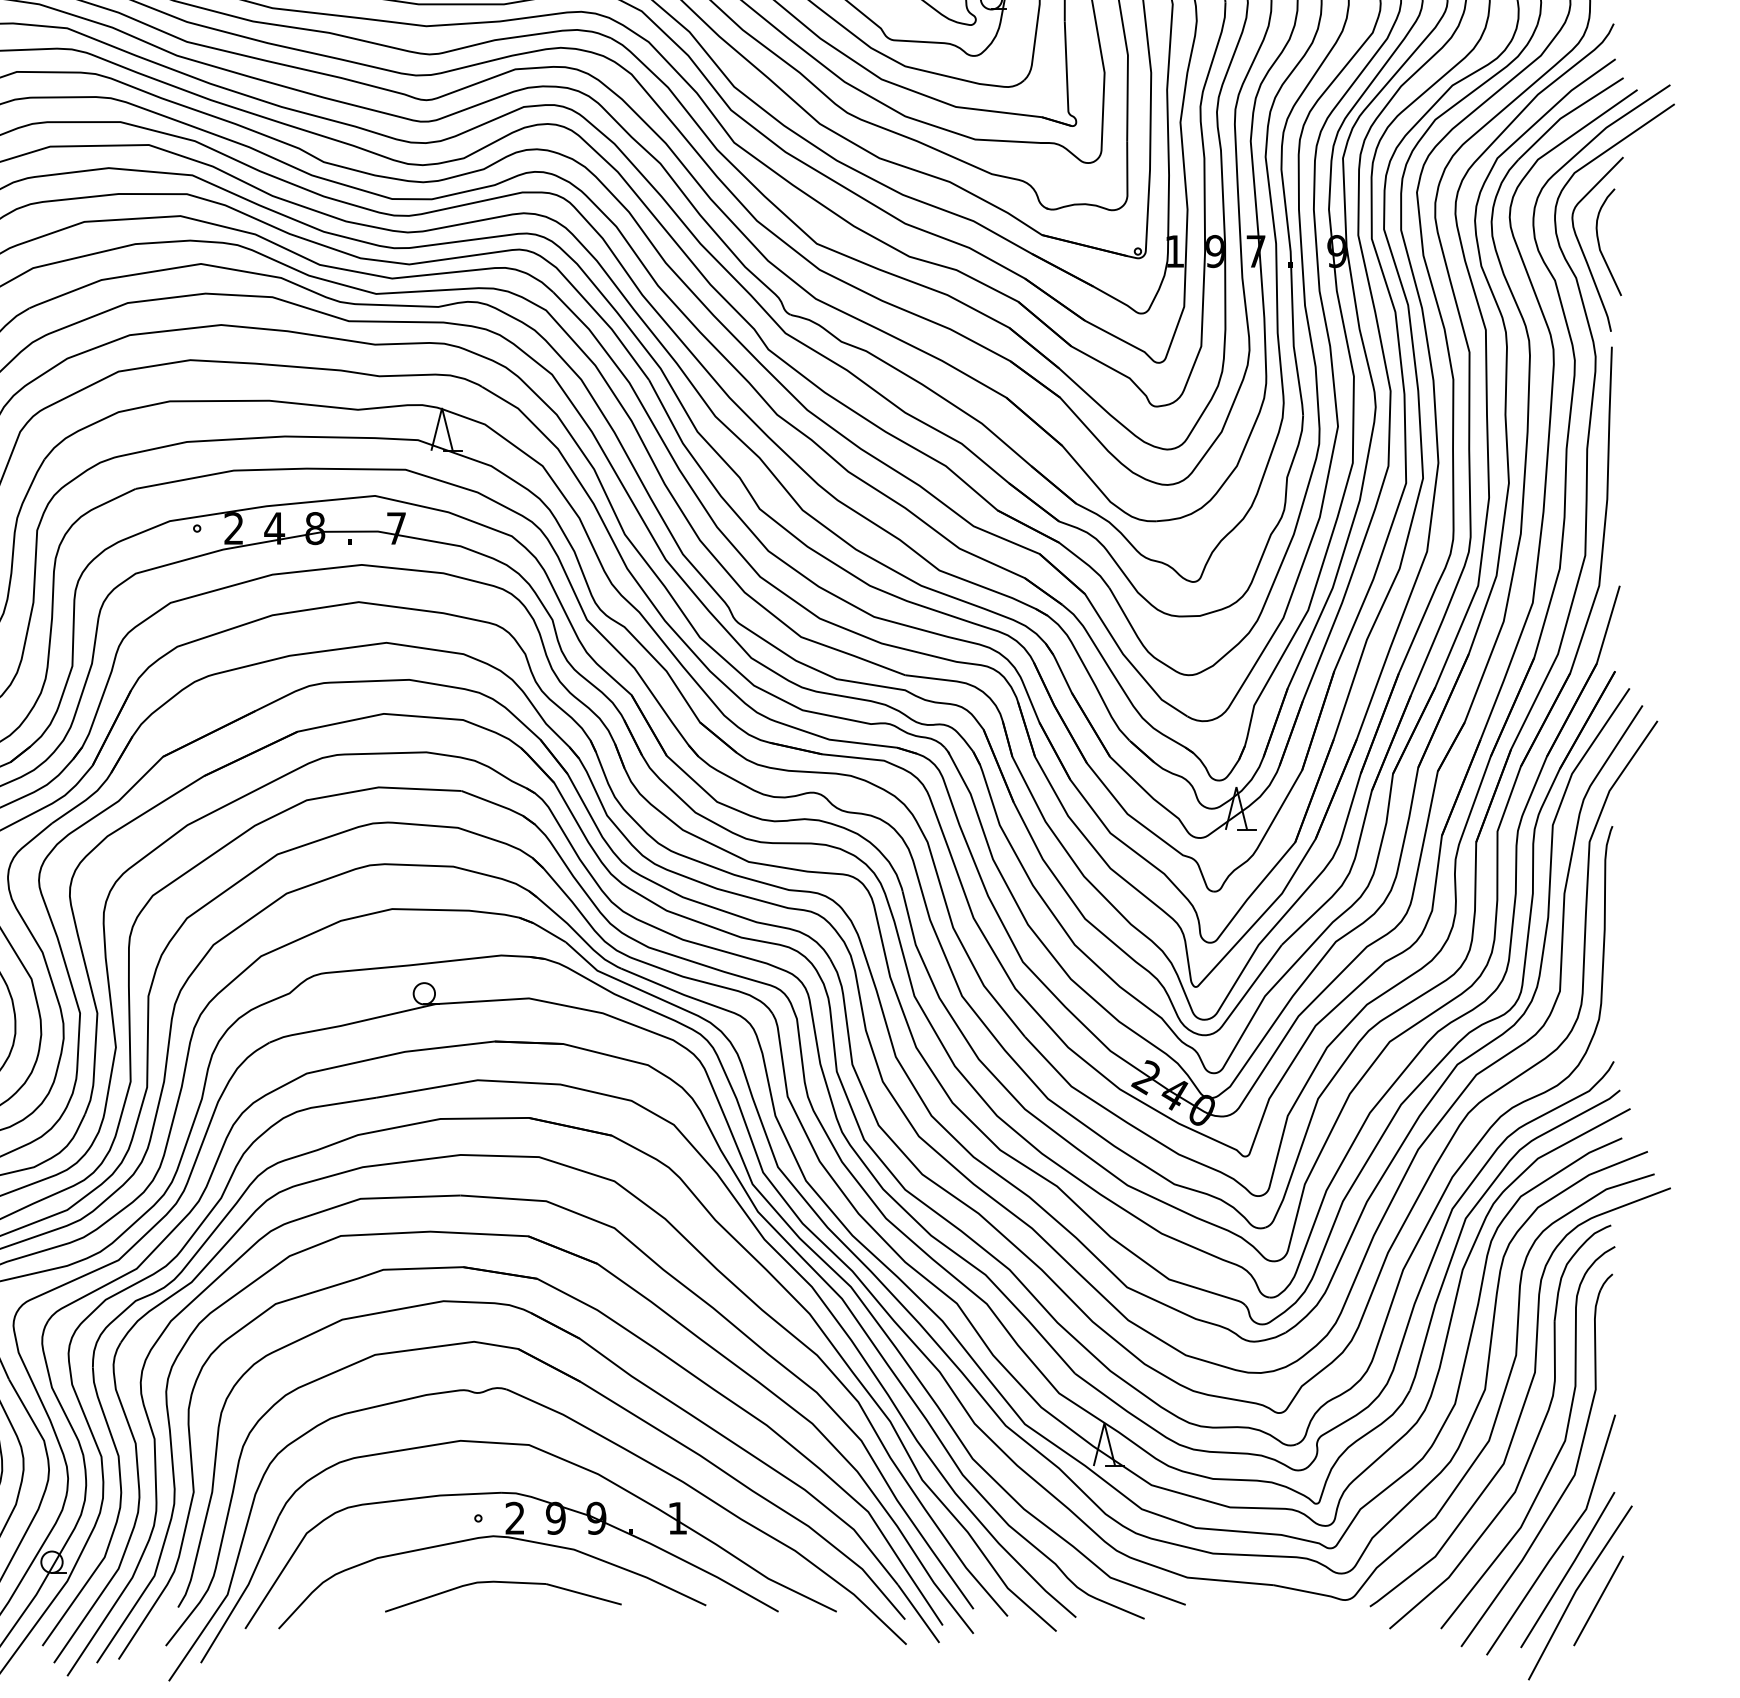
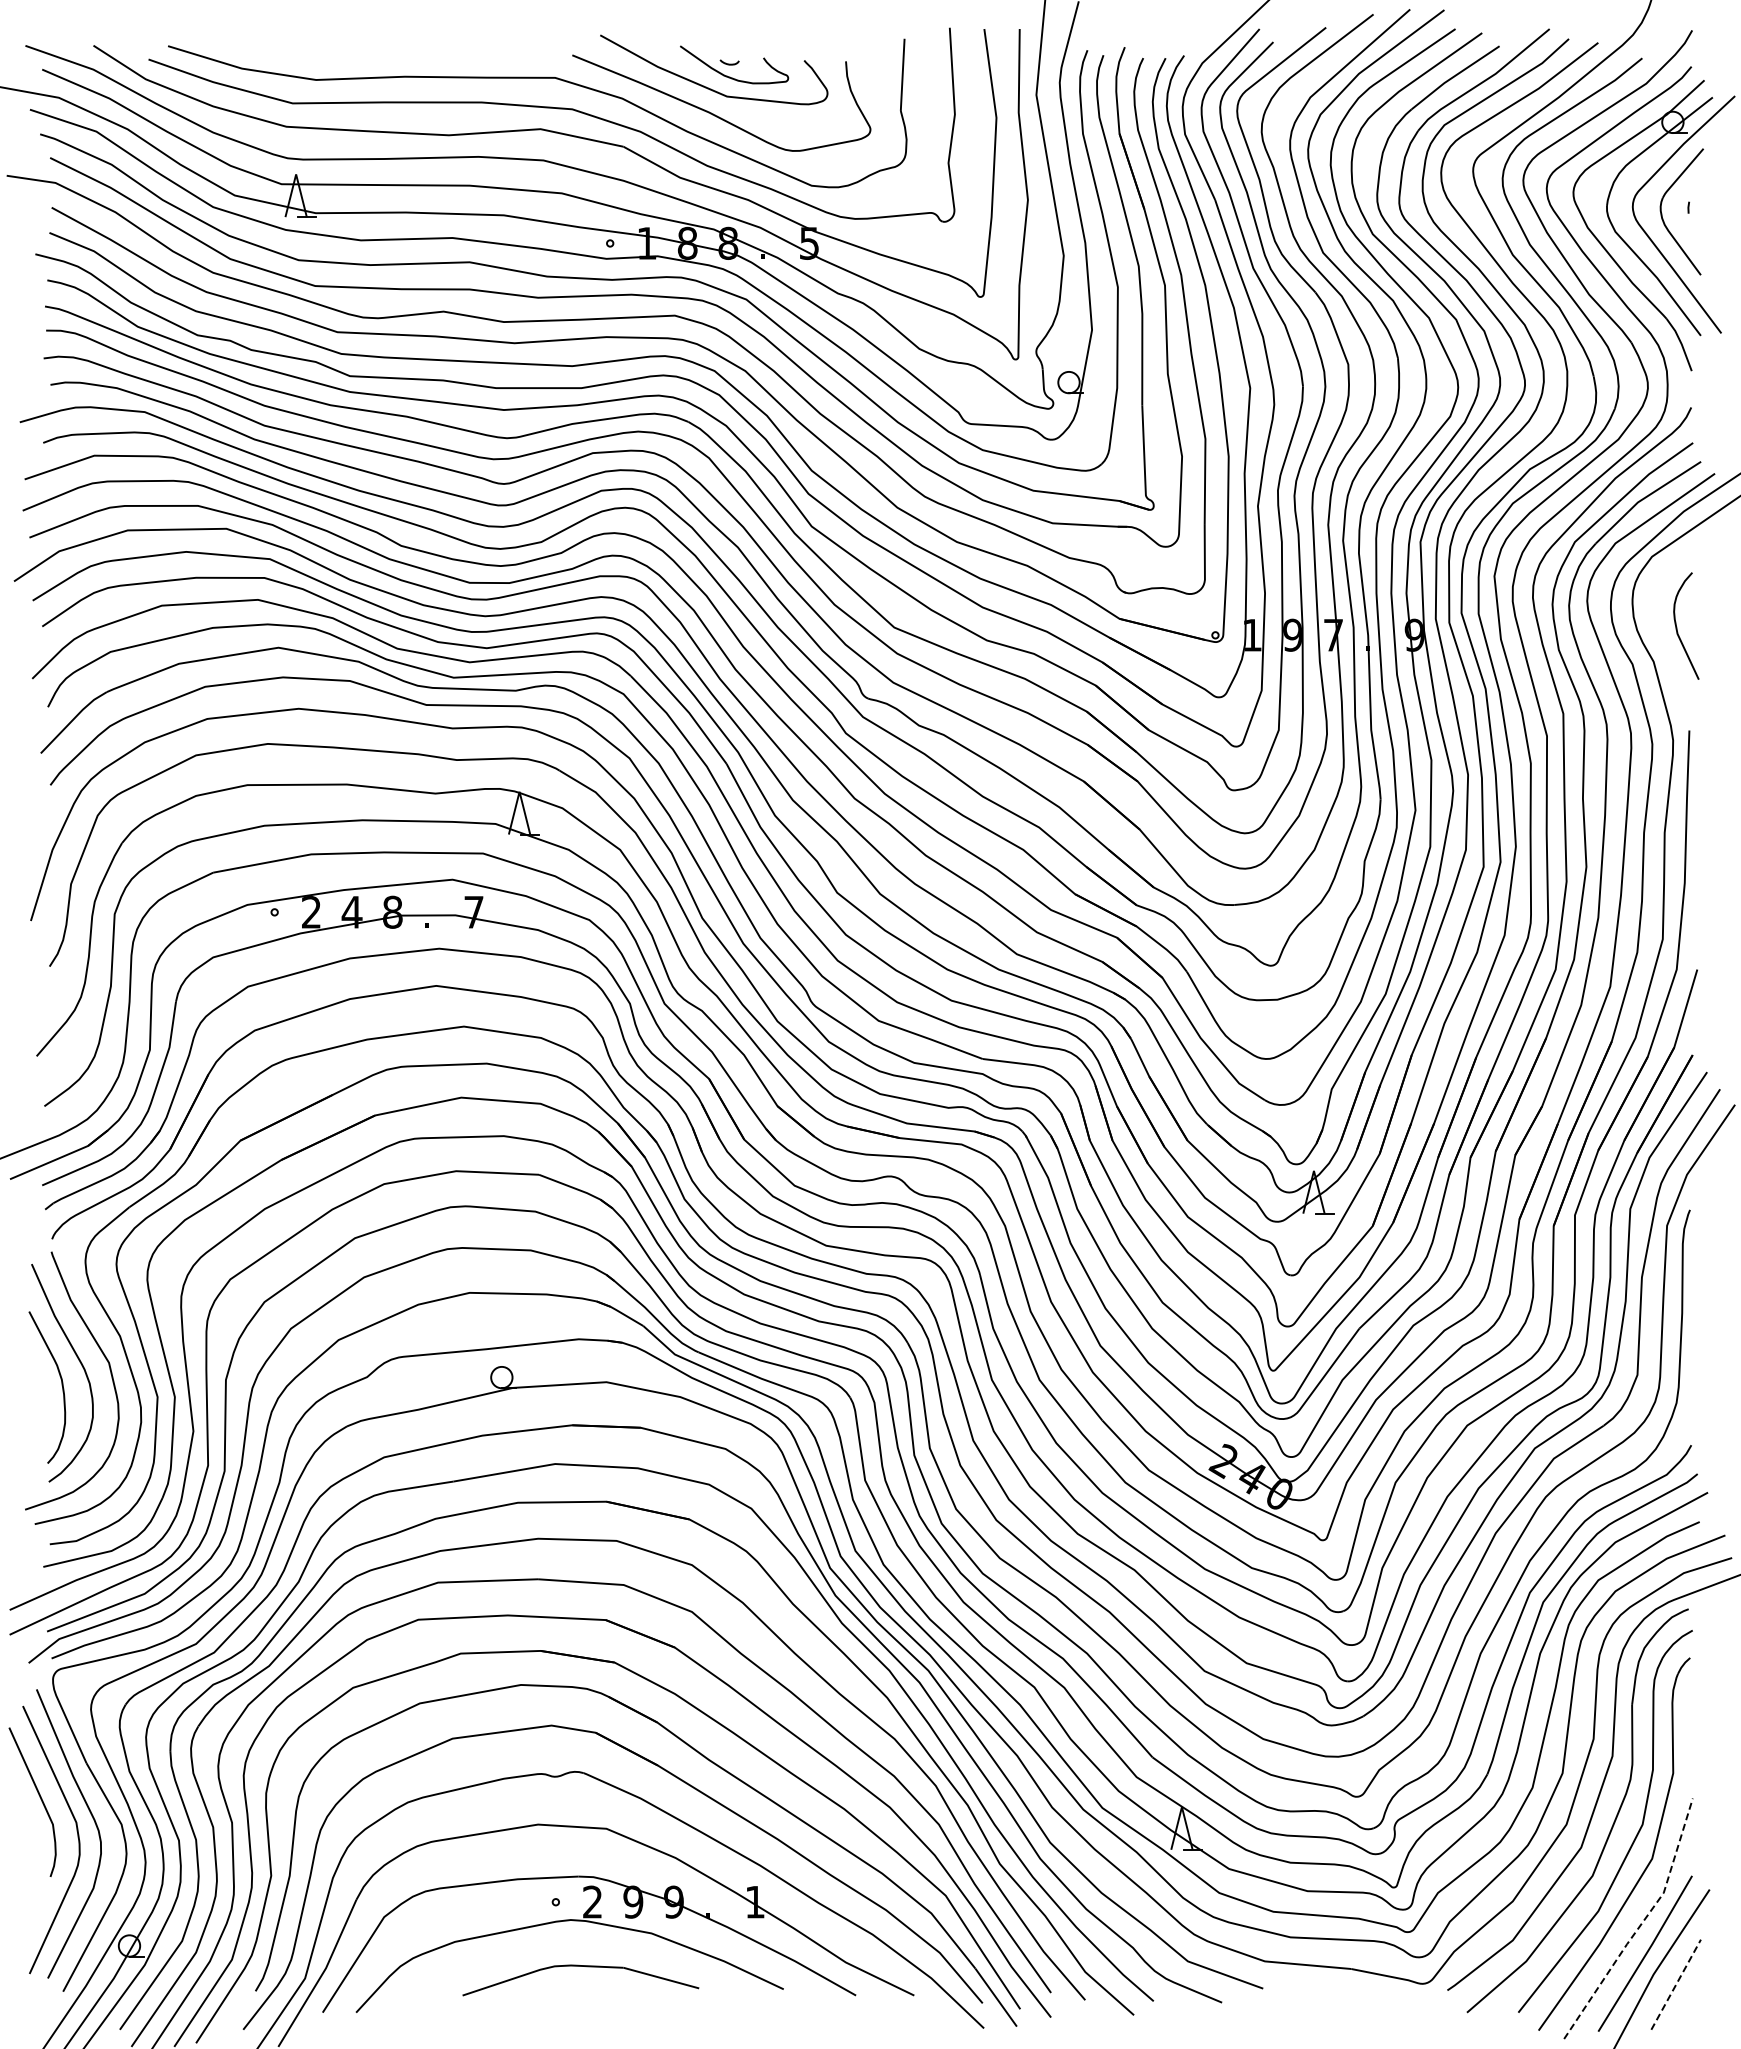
curve: (1583, 249) -> (1660, 633), removed
line: (1564, 1540) -> (1641, 1924), solid -> dashed
line: (1599, 1600) -> (1676, 1984), solid -> dashed

